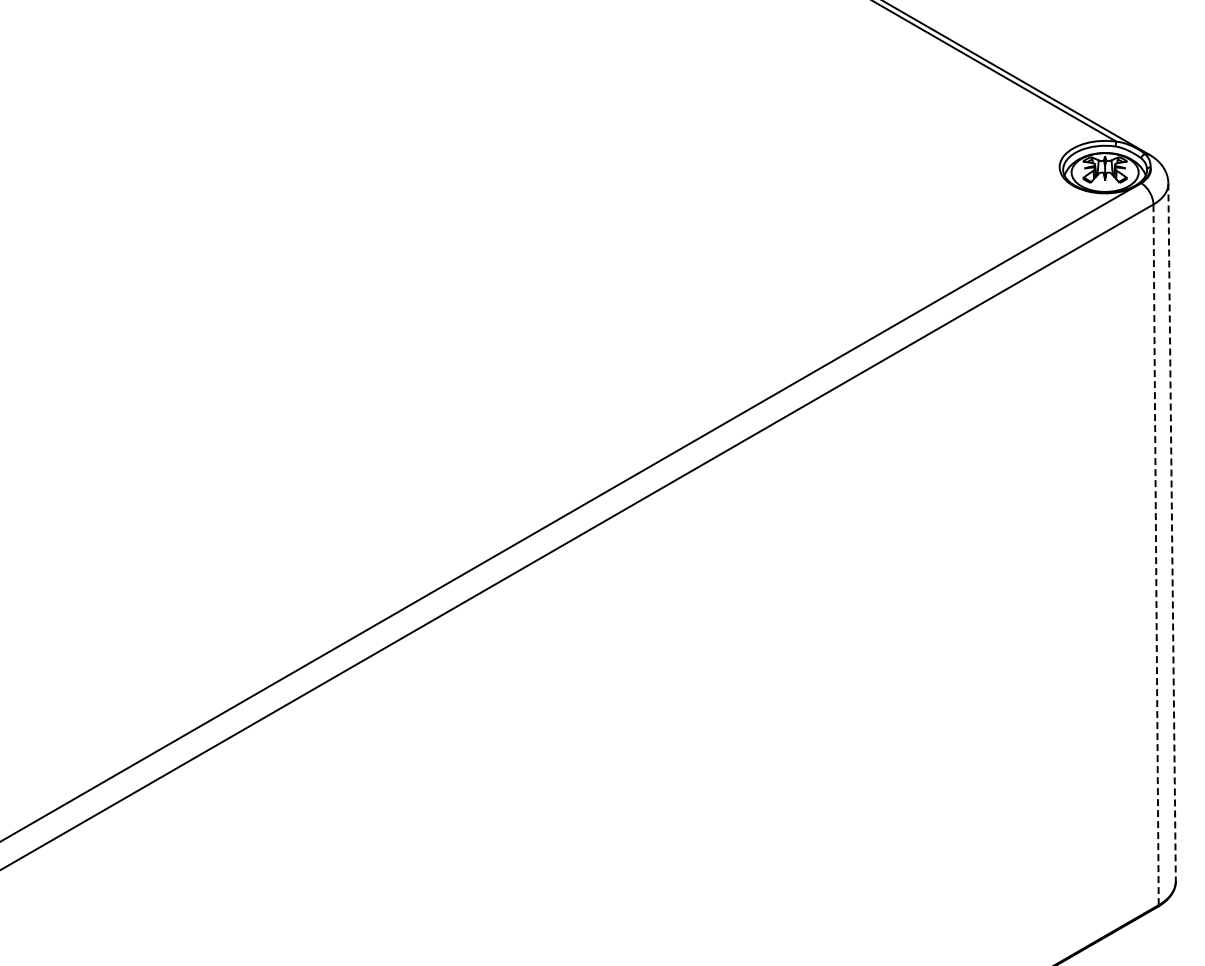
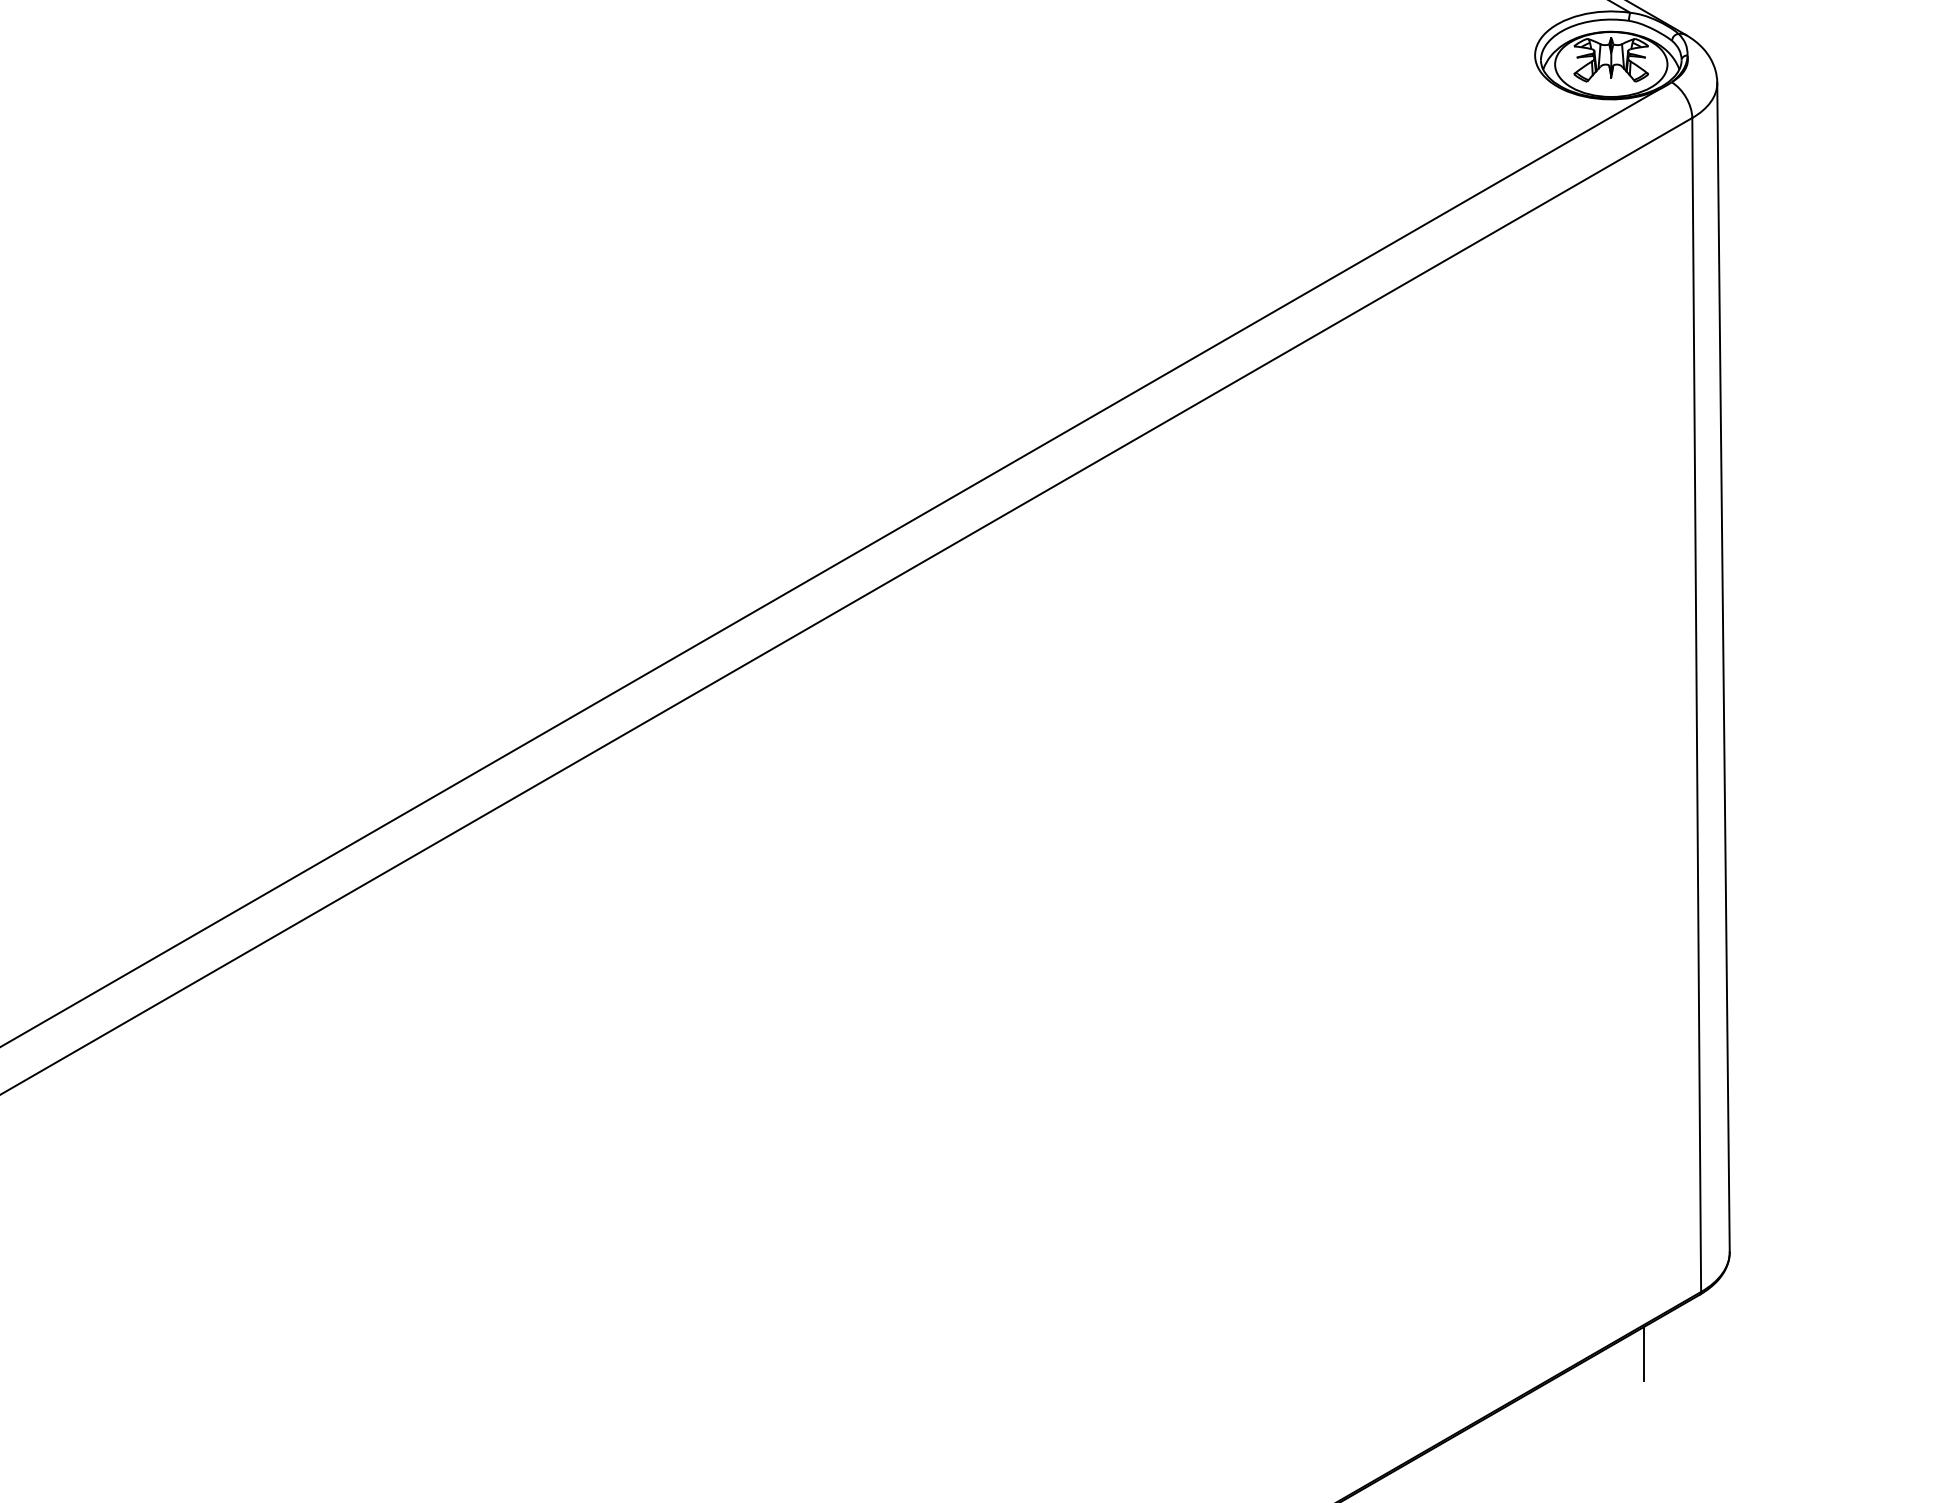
line: (1172, 532) -> (1724, 667), dashed -> solid
line: (1156, 554) -> (1697, 704), dashed -> solid
line: (1124, 942) -> (1643, 1354), added

